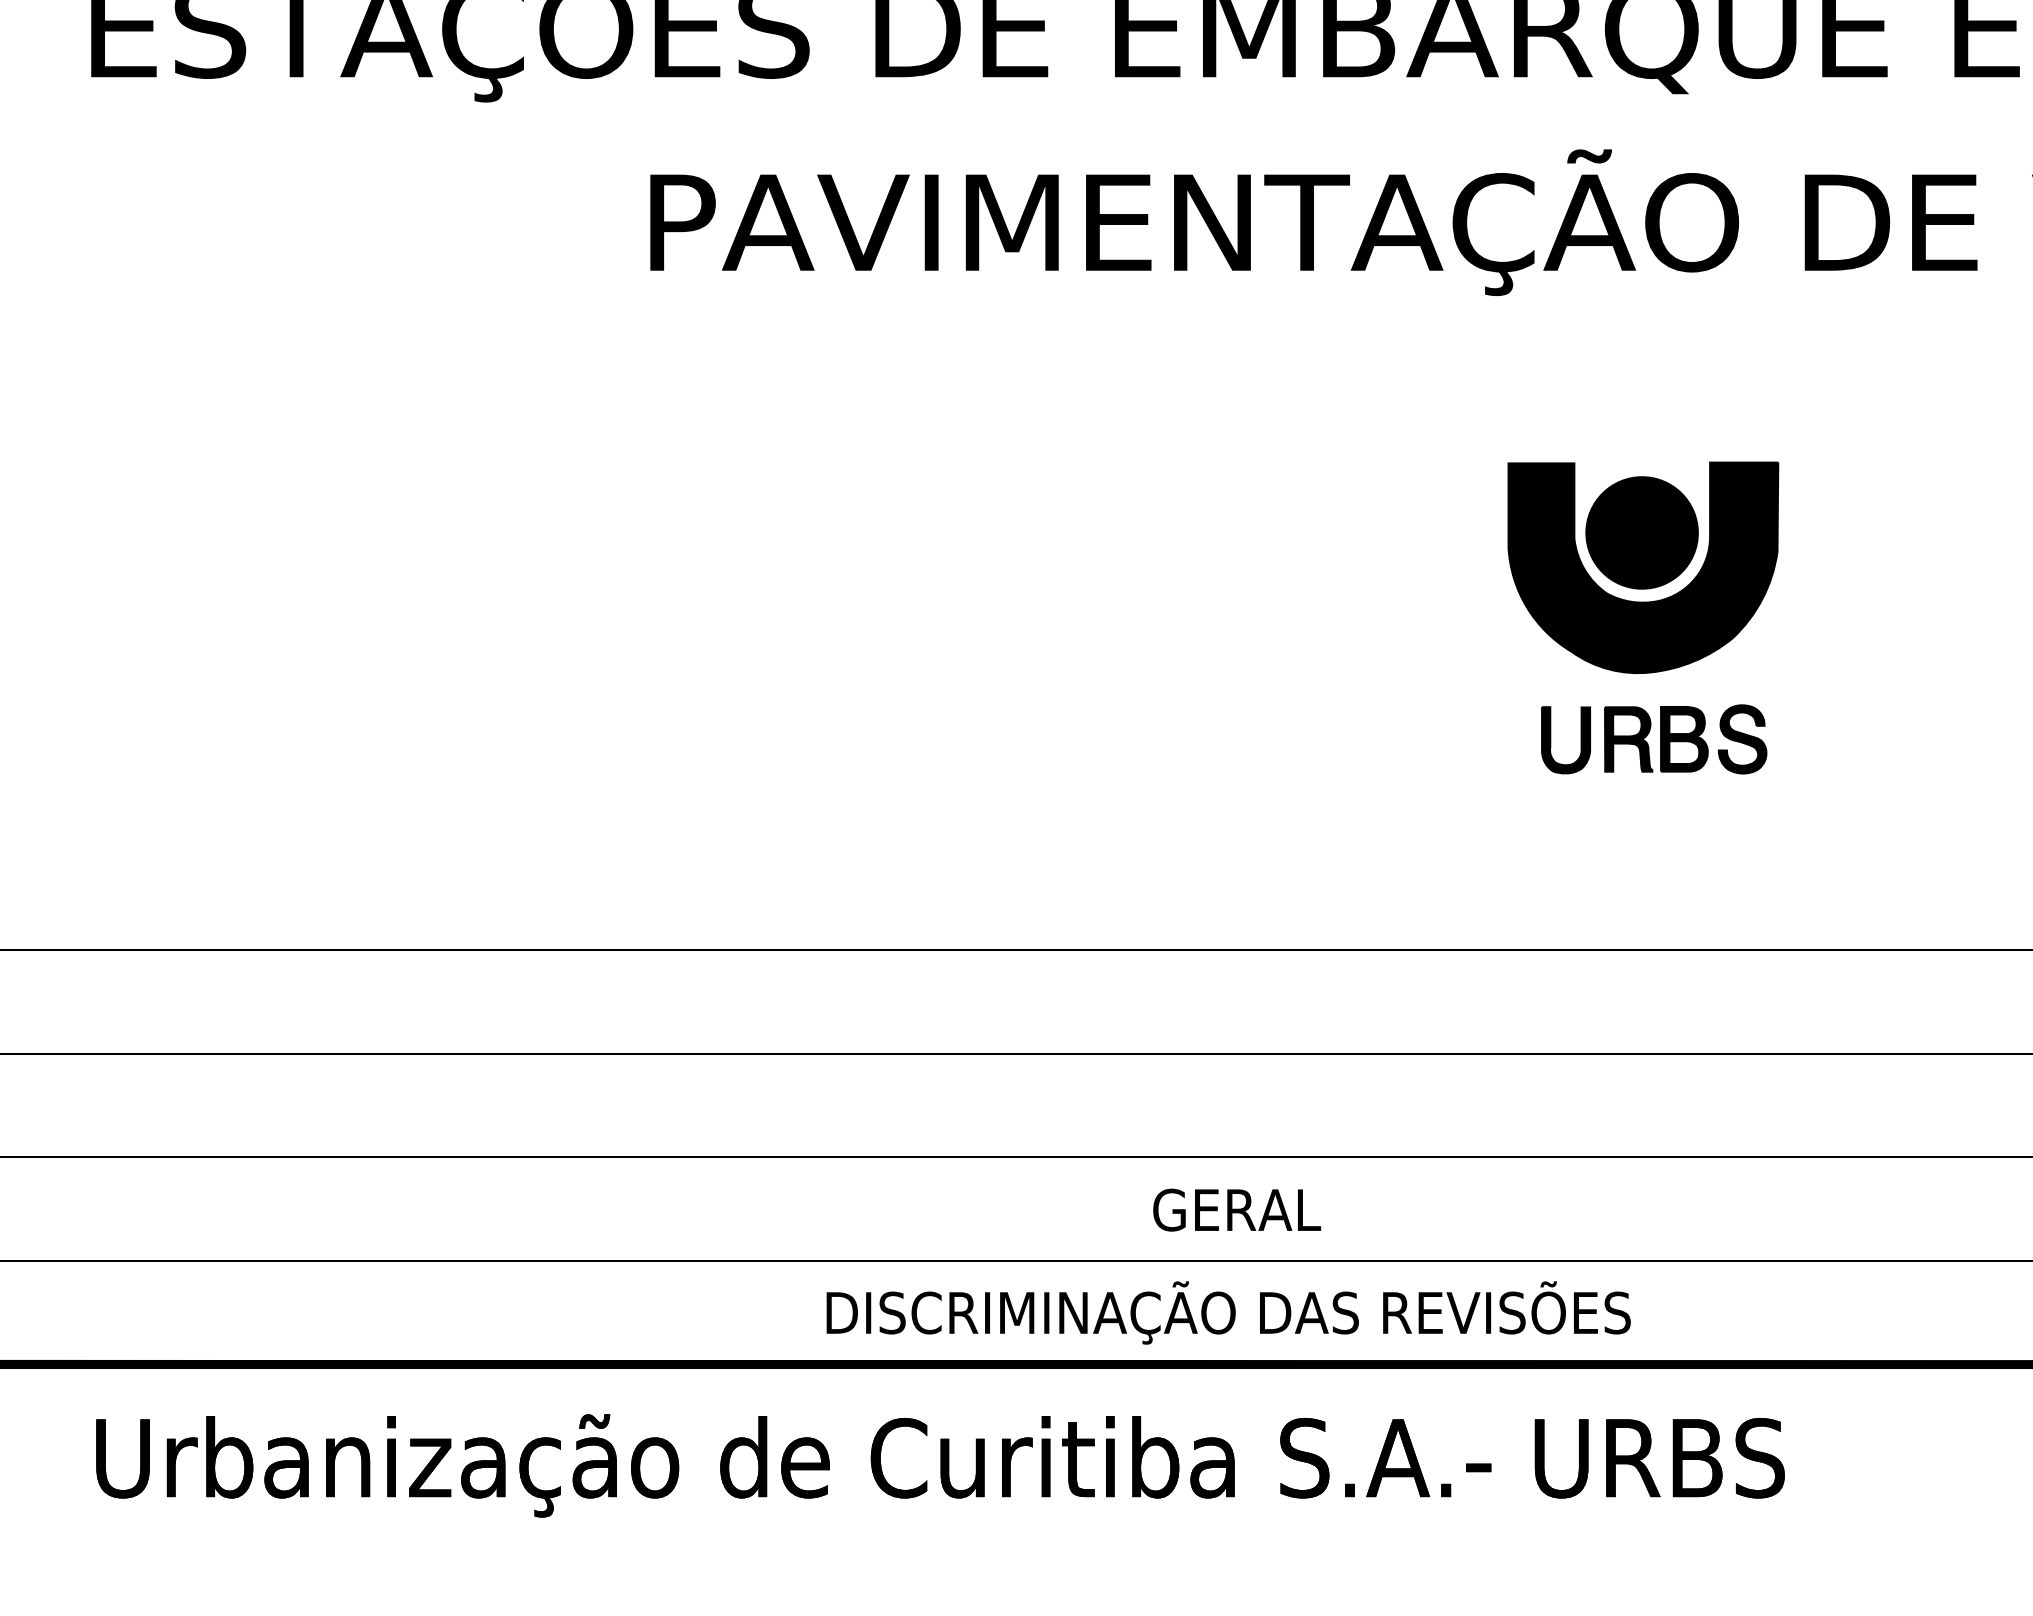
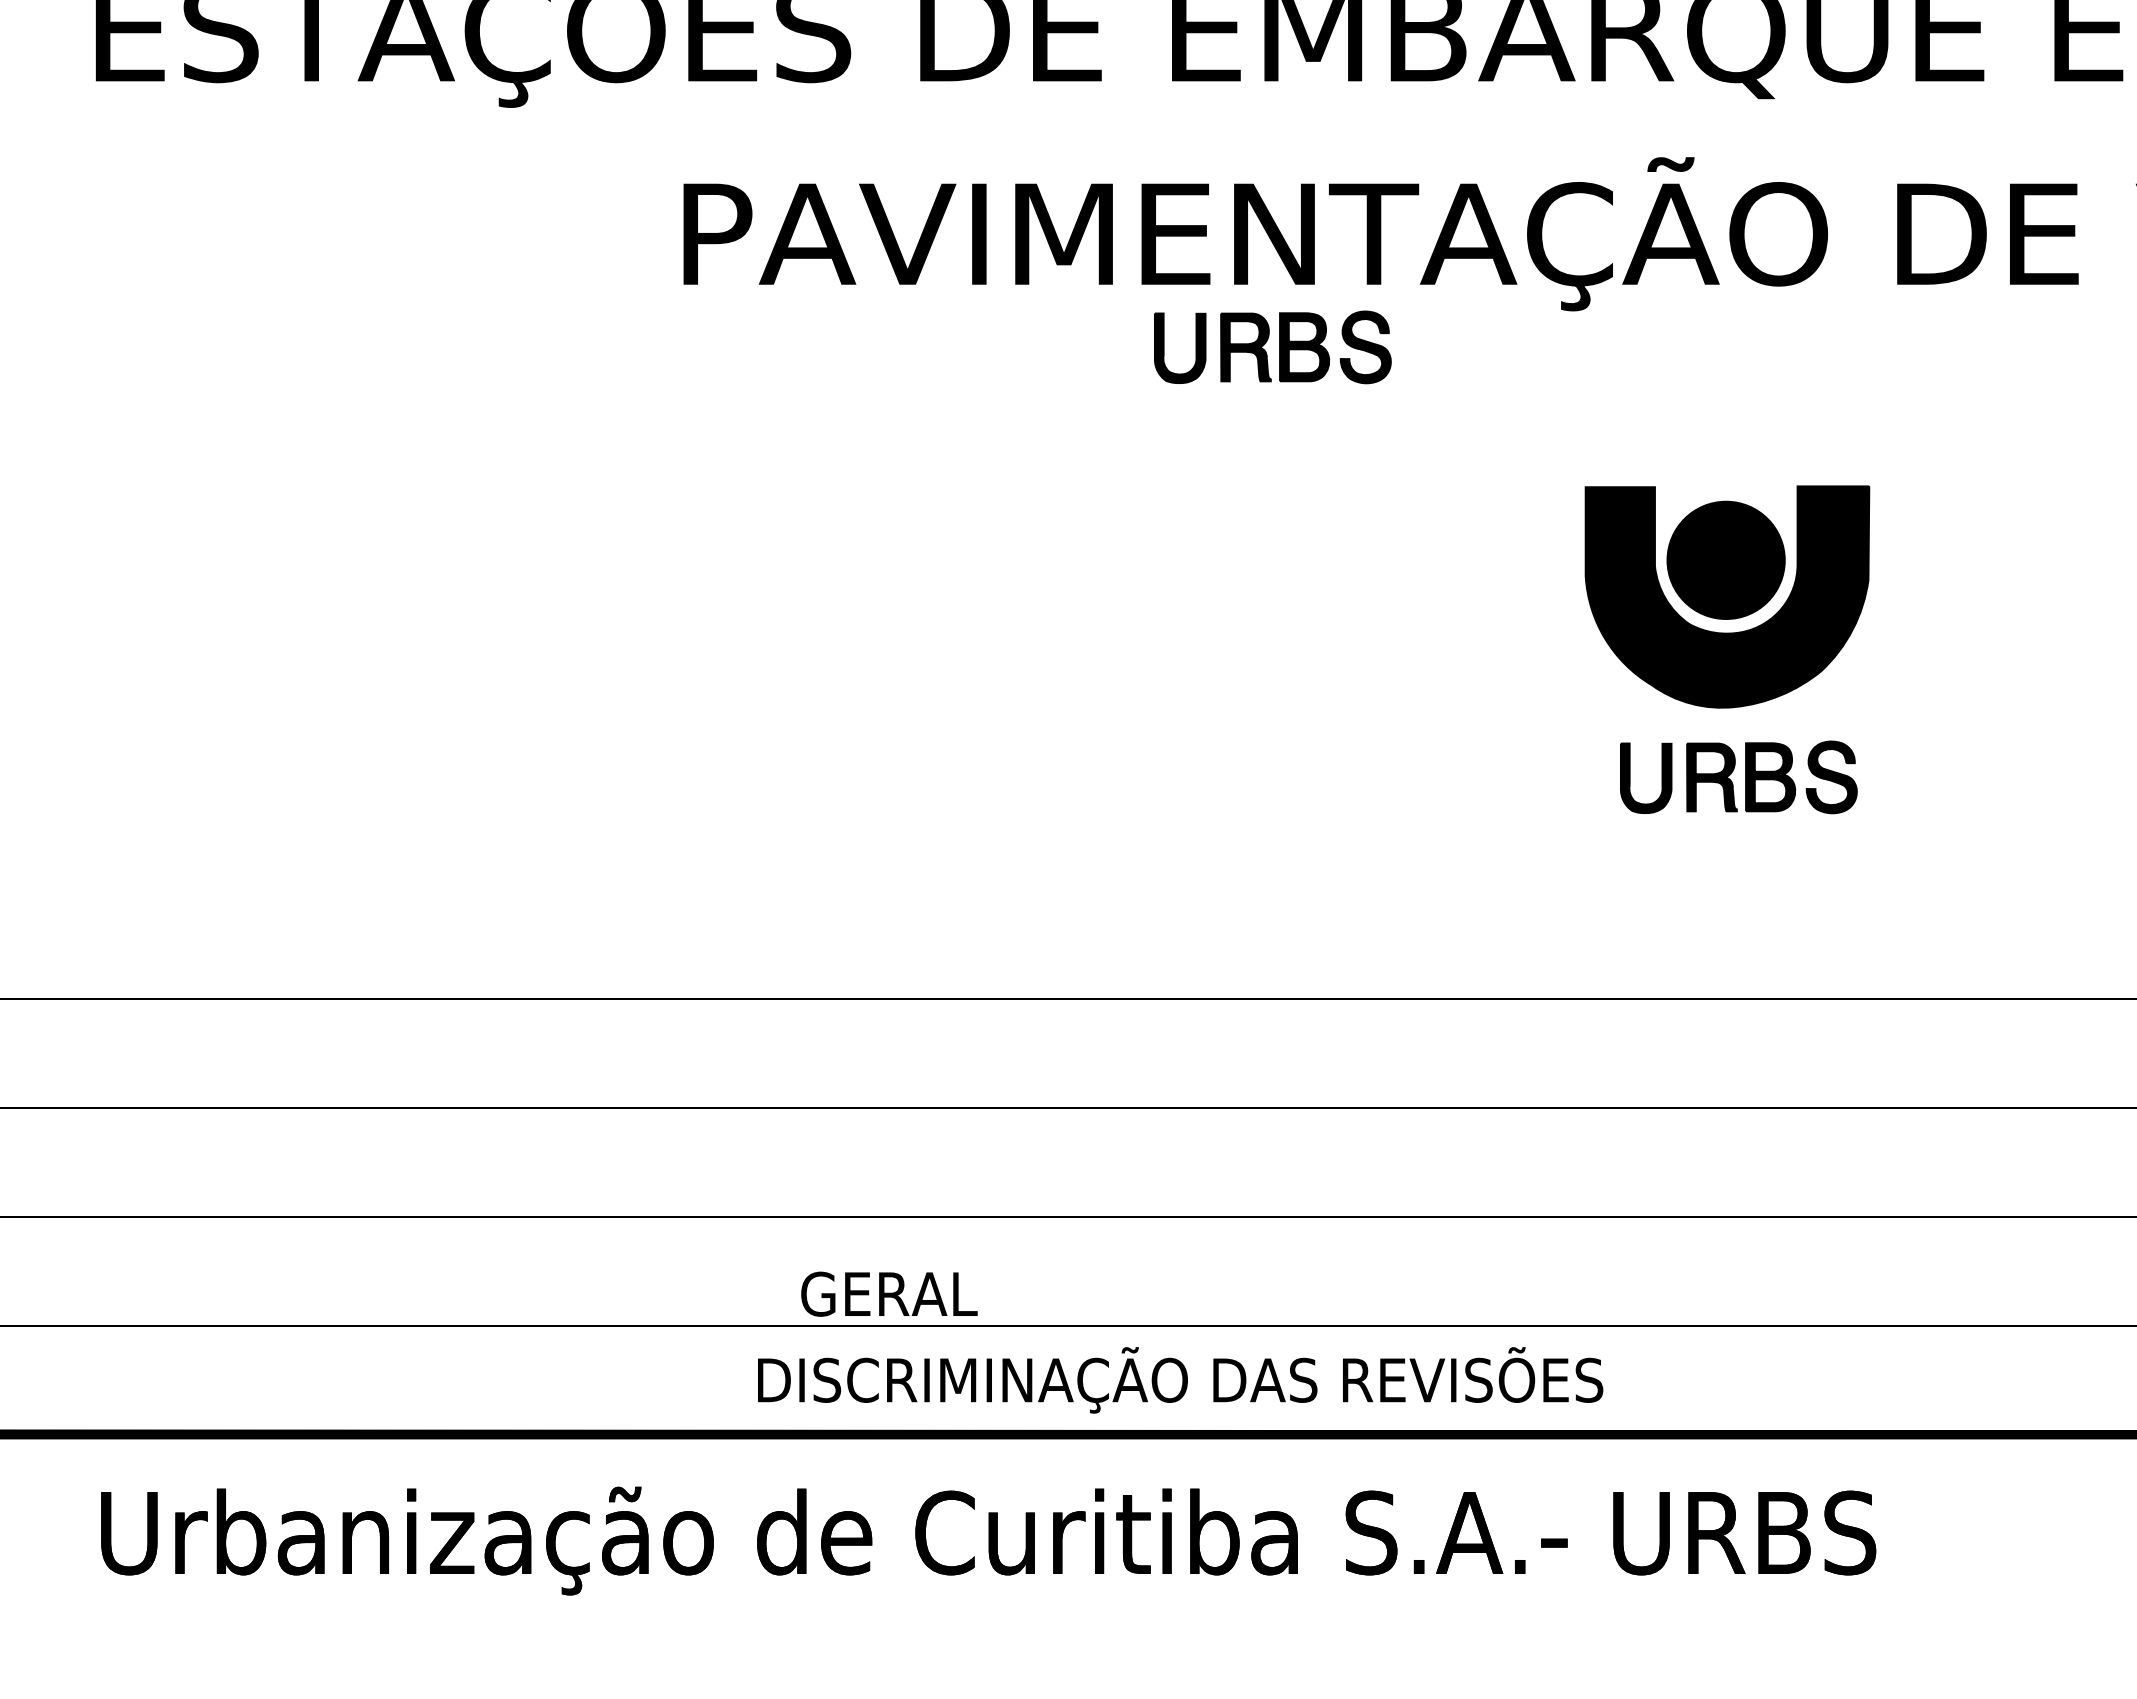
part: (1217, 330) -> (1279, 347), added
text: (1237, 1209) -> (889, 1293), moved
text: (1228, 1313) -> (1180, 1380), moved

